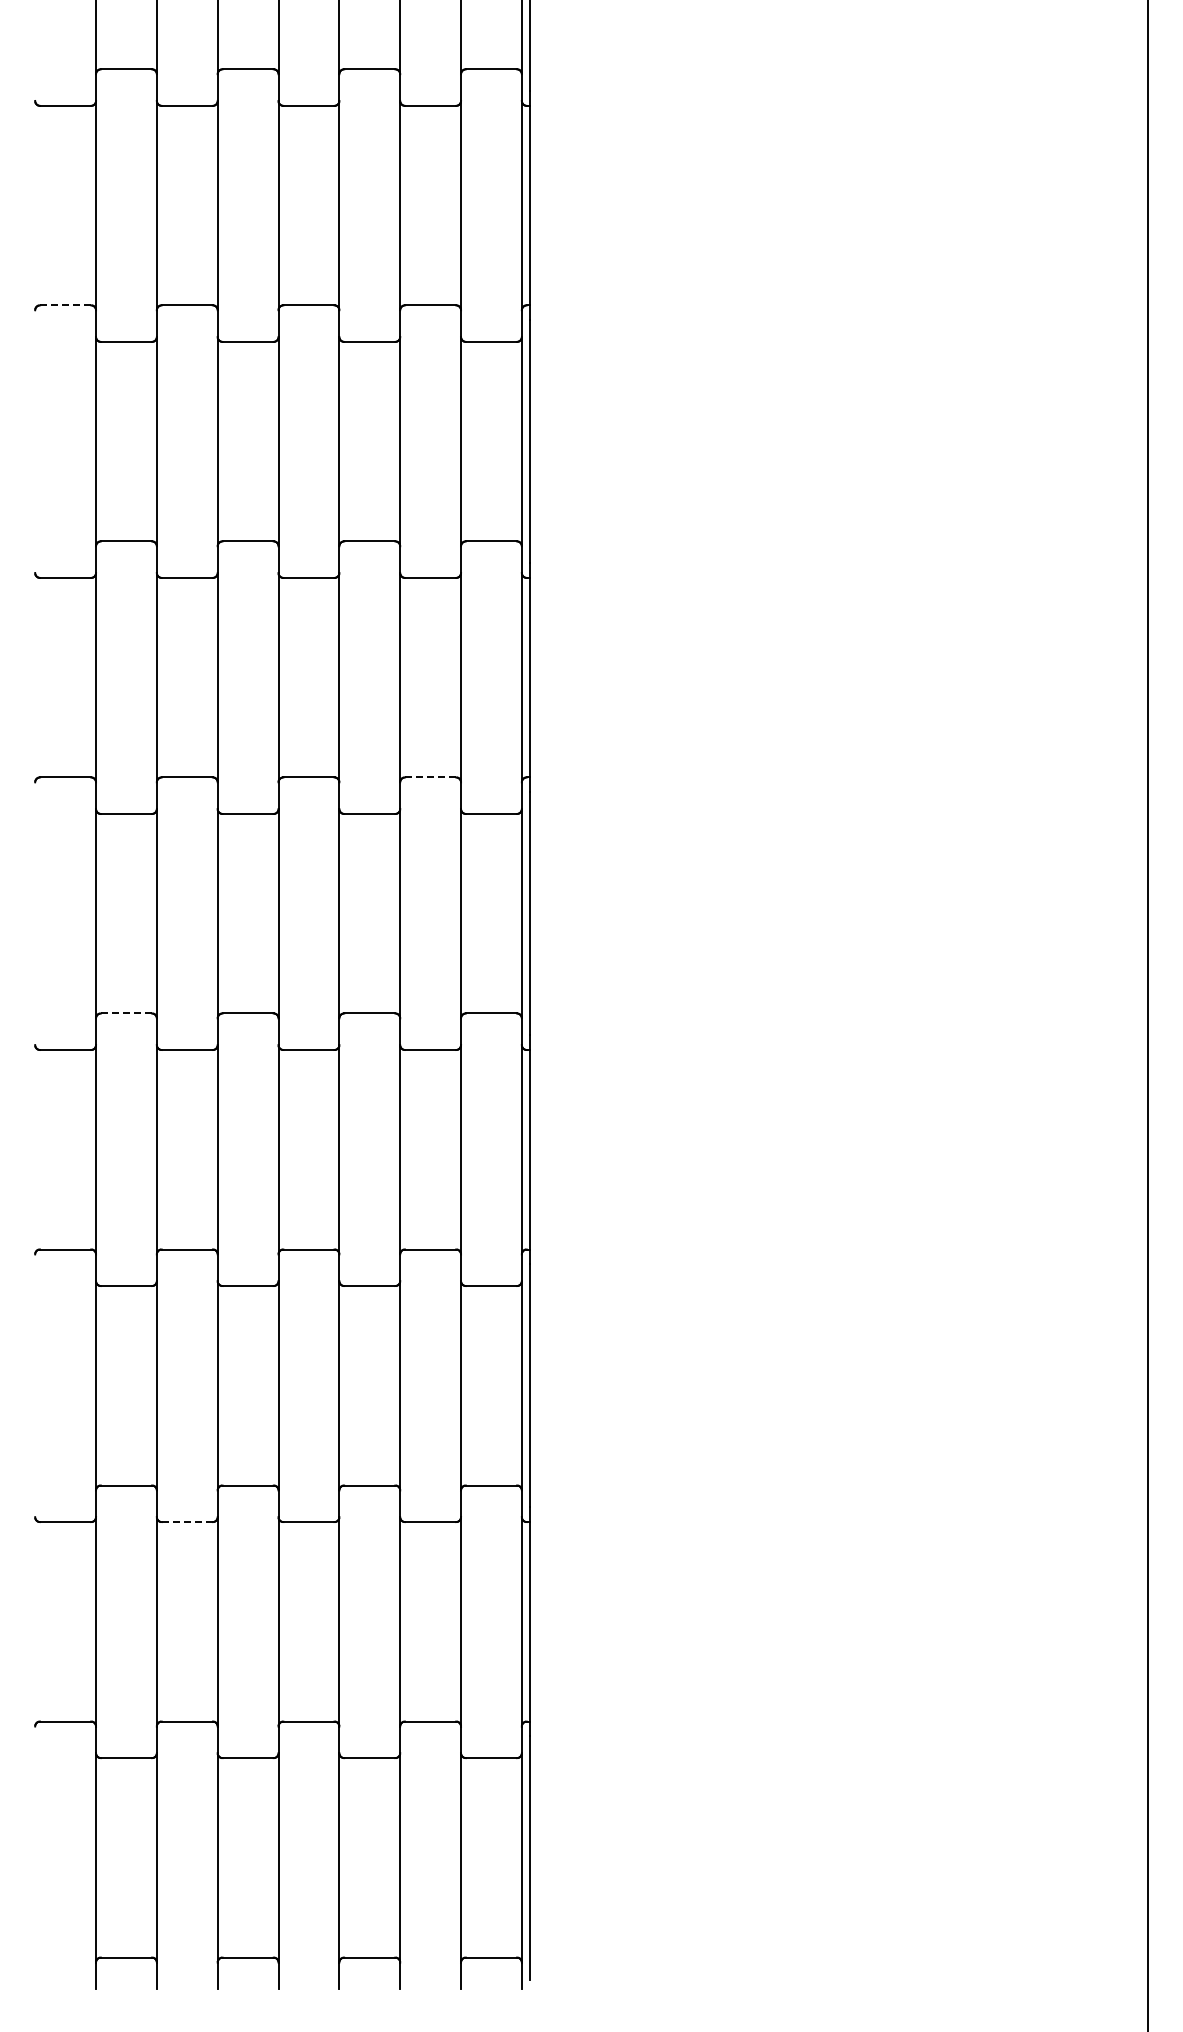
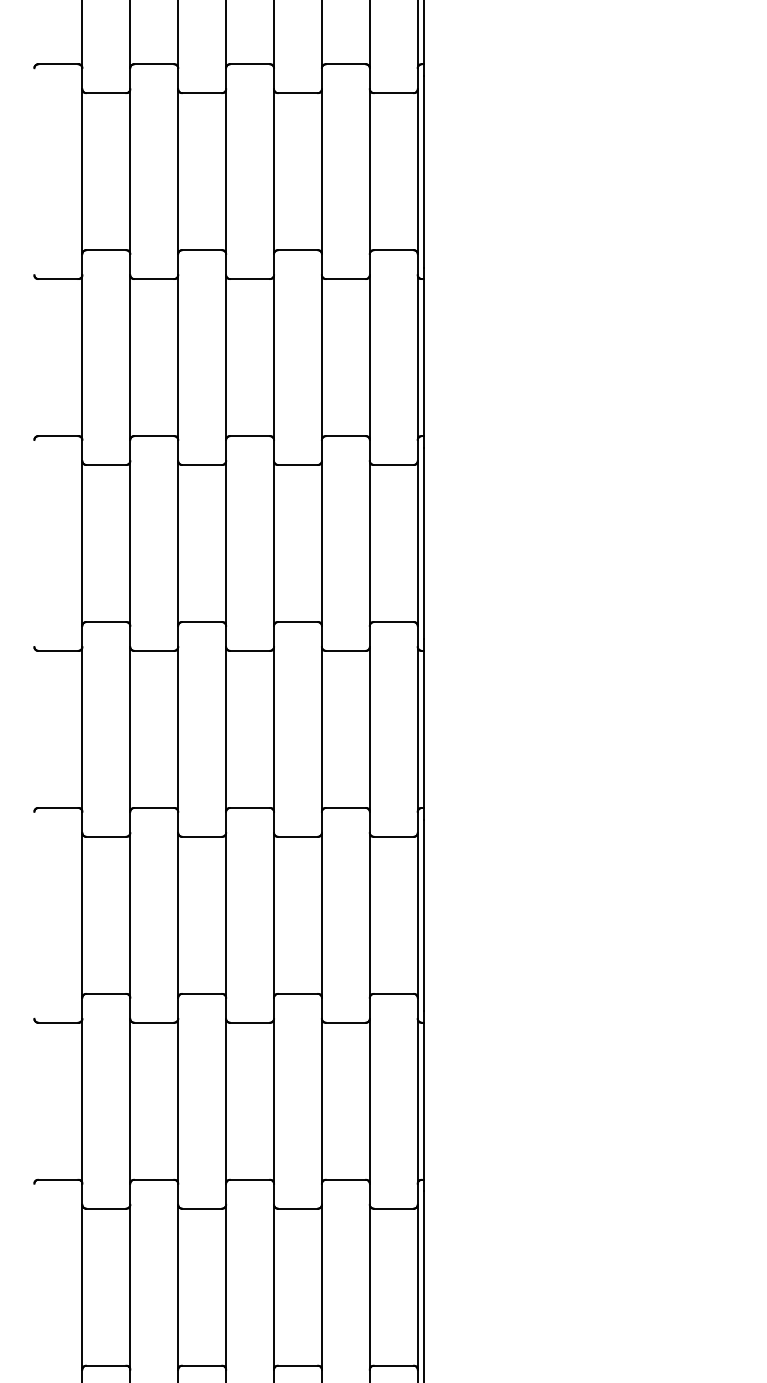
line: (65, 305) -> (58, 64), dashed -> solid
line: (430, 777) -> (345, 436), dashed -> solid
line: (126, 1013) -> (106, 622), dashed -> solid
line: (187, 1522) -> (154, 1023), dashed -> solid

